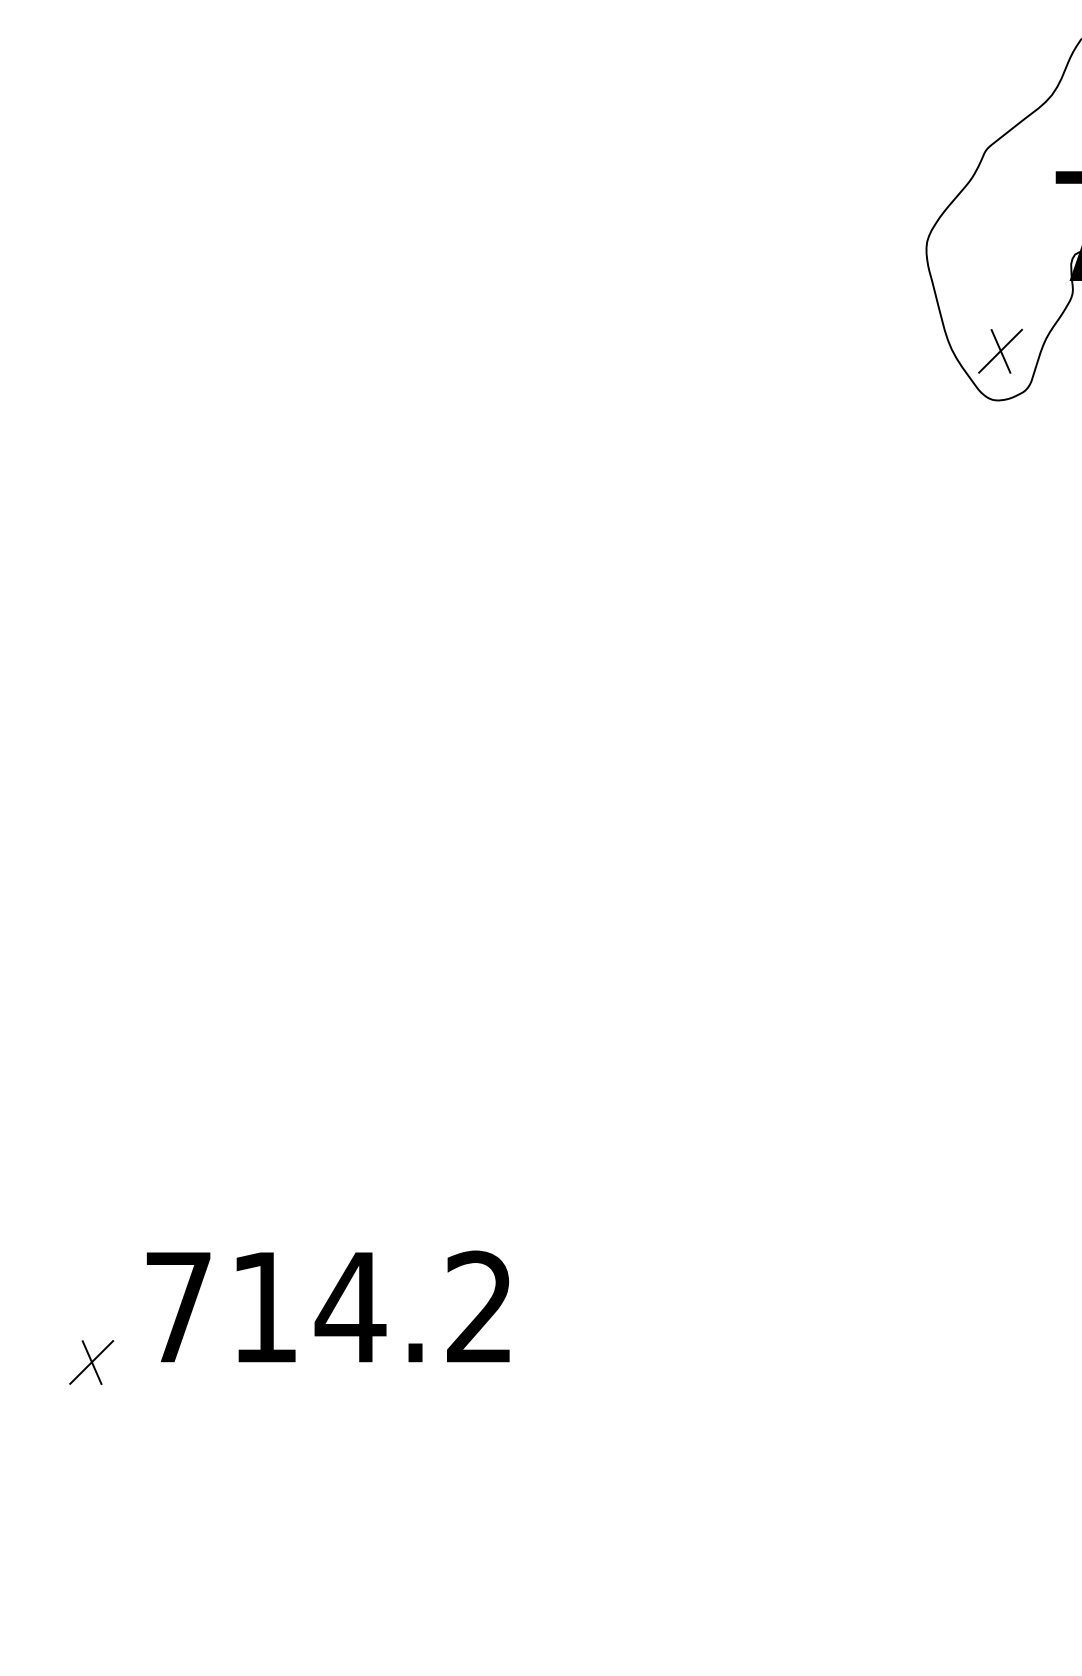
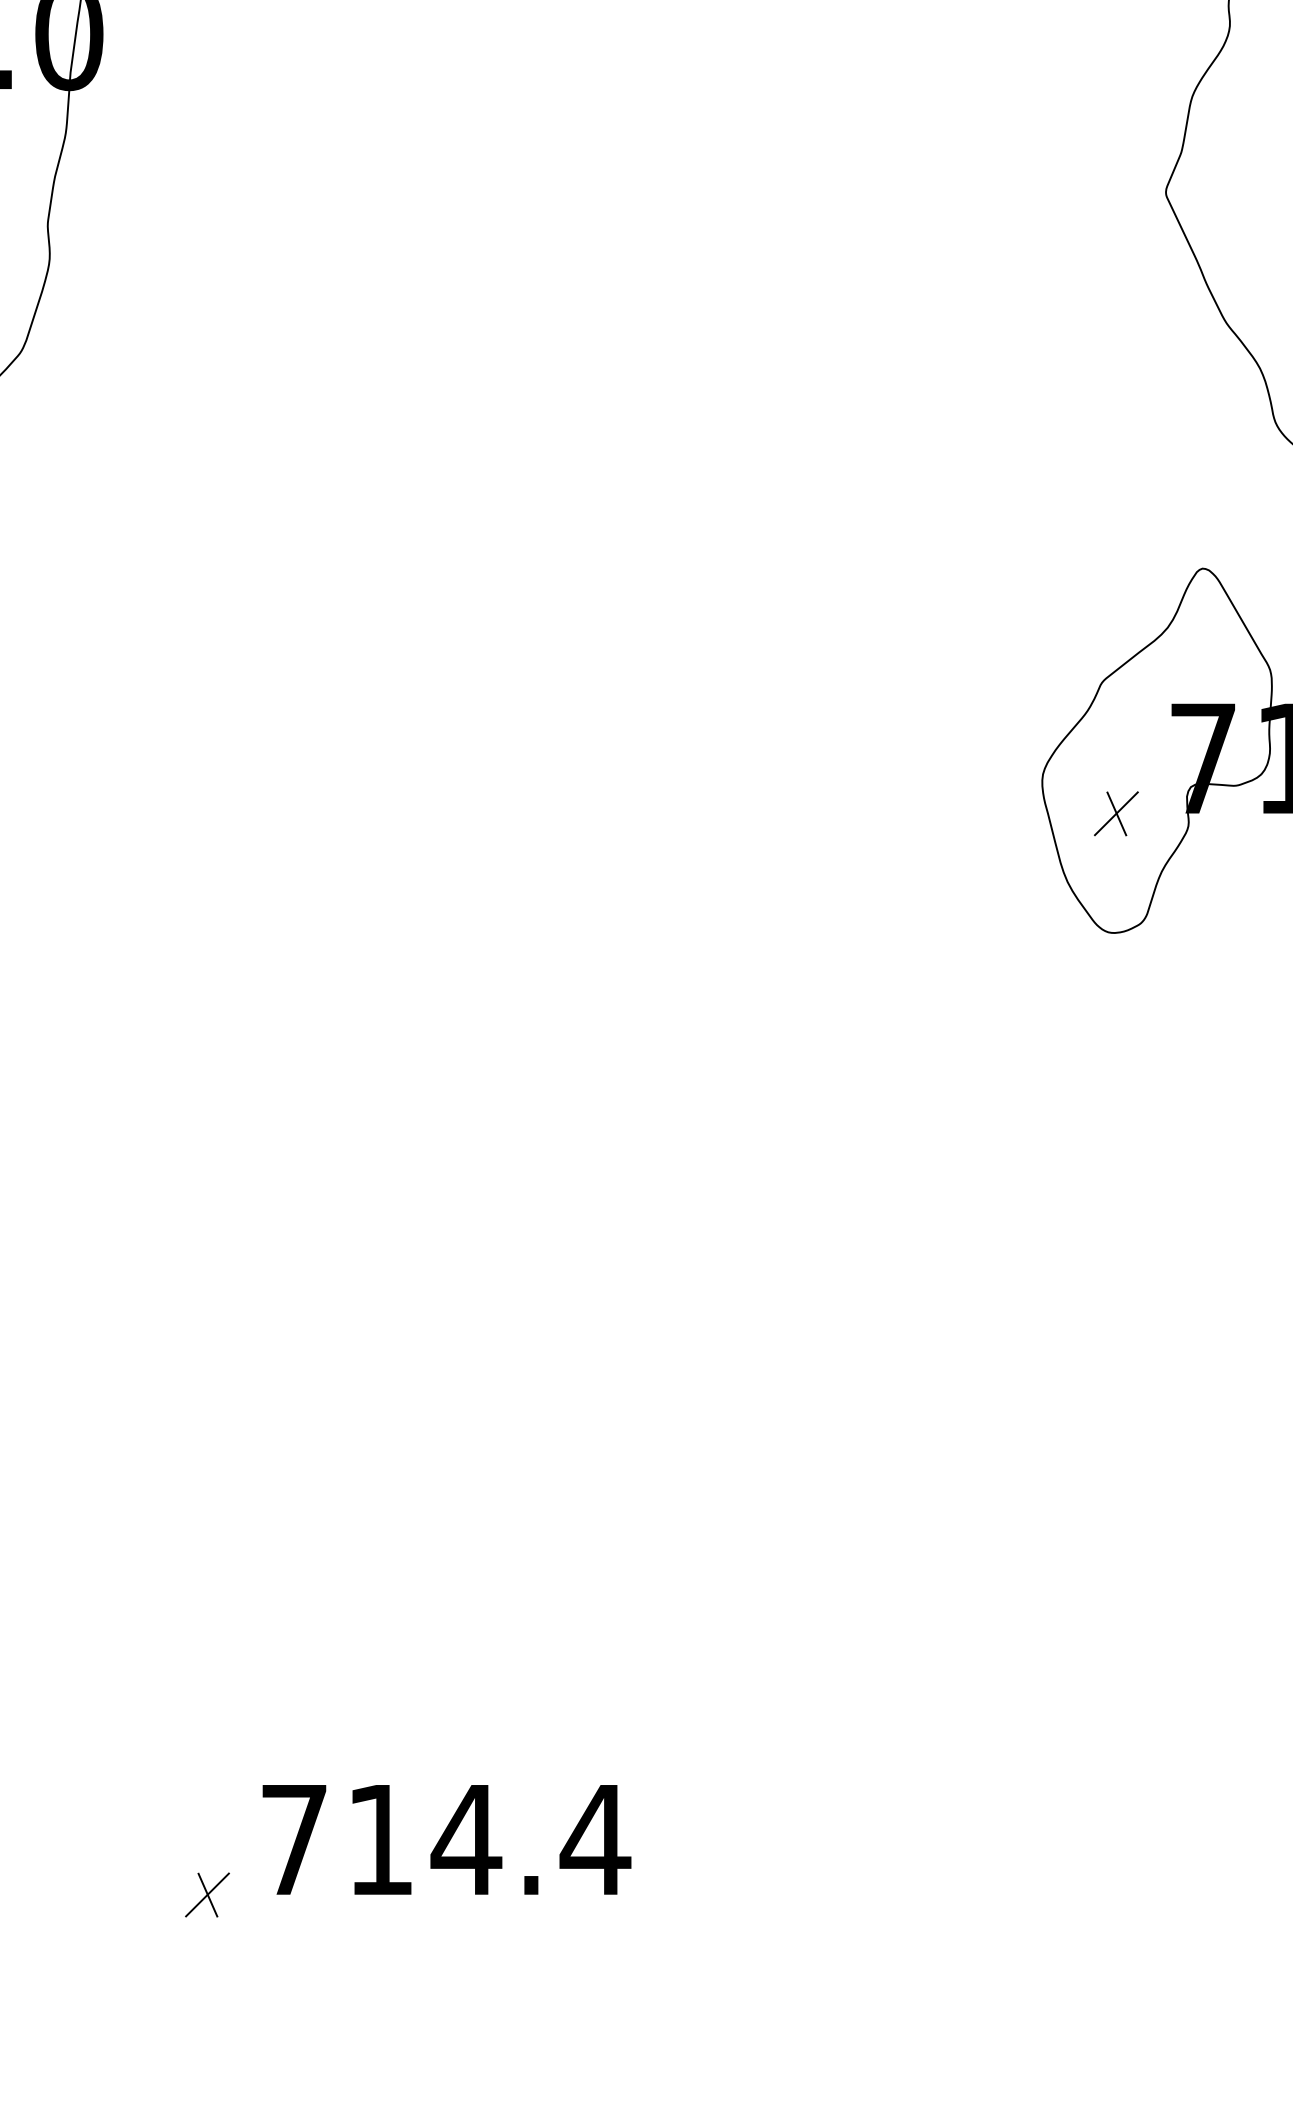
part: (1000, 350) -> (1116, 813), moved
text: (479, 1305) -> (595, 1838), 714.2 -> 714.4

